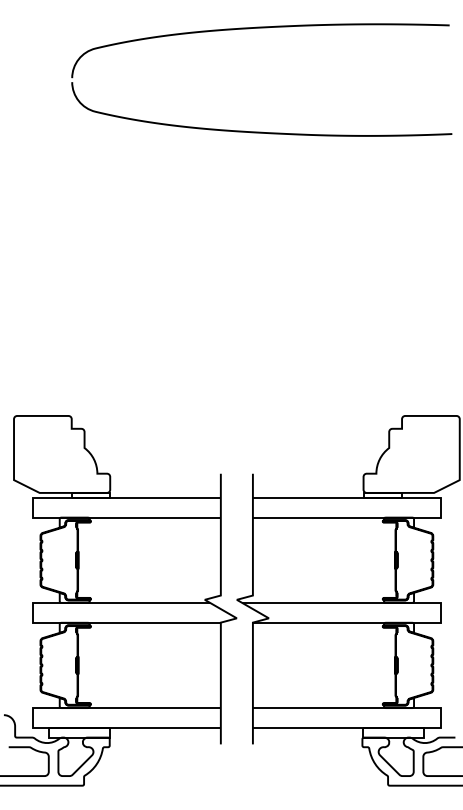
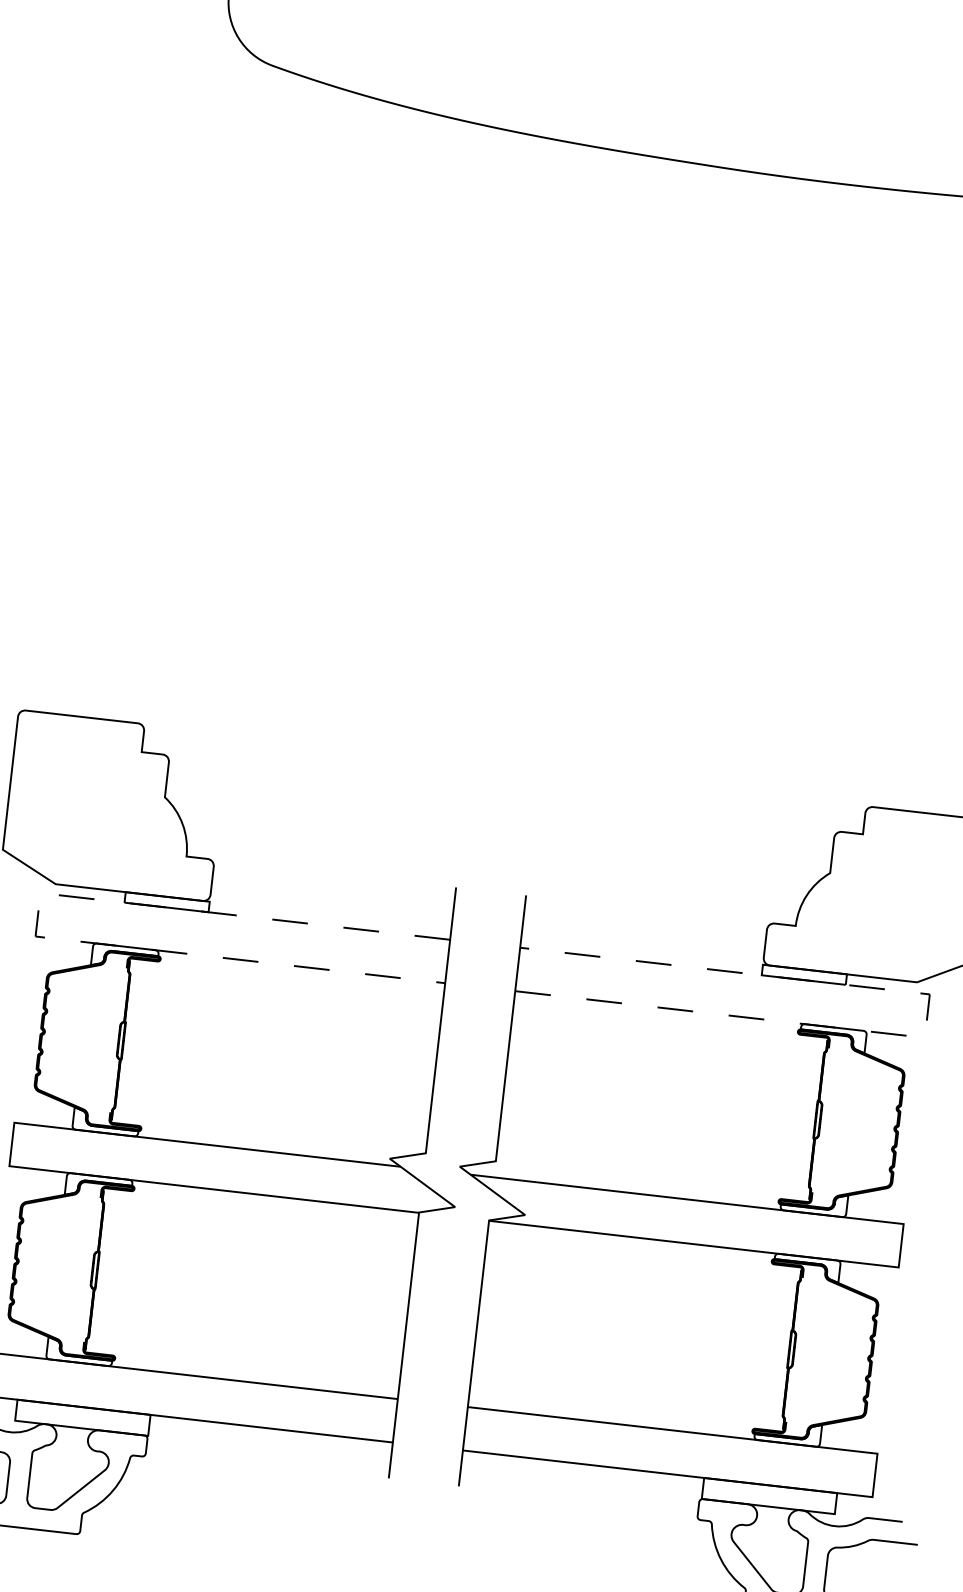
line: (33, 507) -> (38, 914), solid -> dashed
line: (440, 507) -> (927, 1015), solid -> dashed

